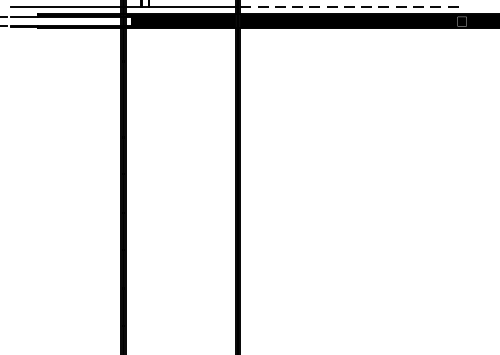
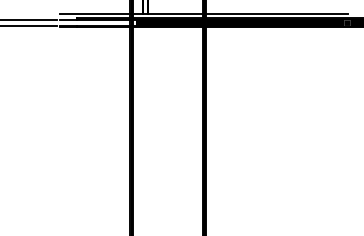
line: (352, 6) -> (277, 13), dashed -> solid

